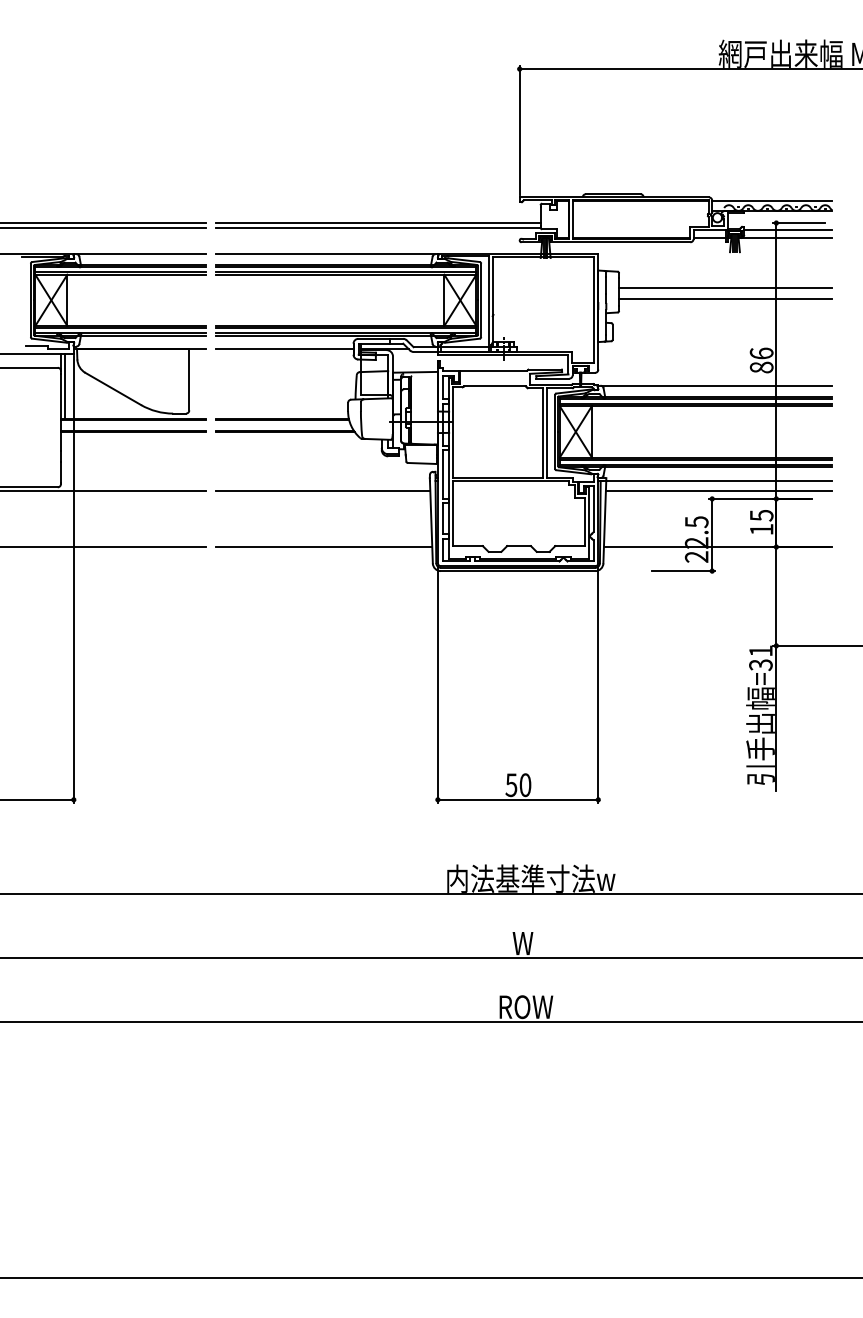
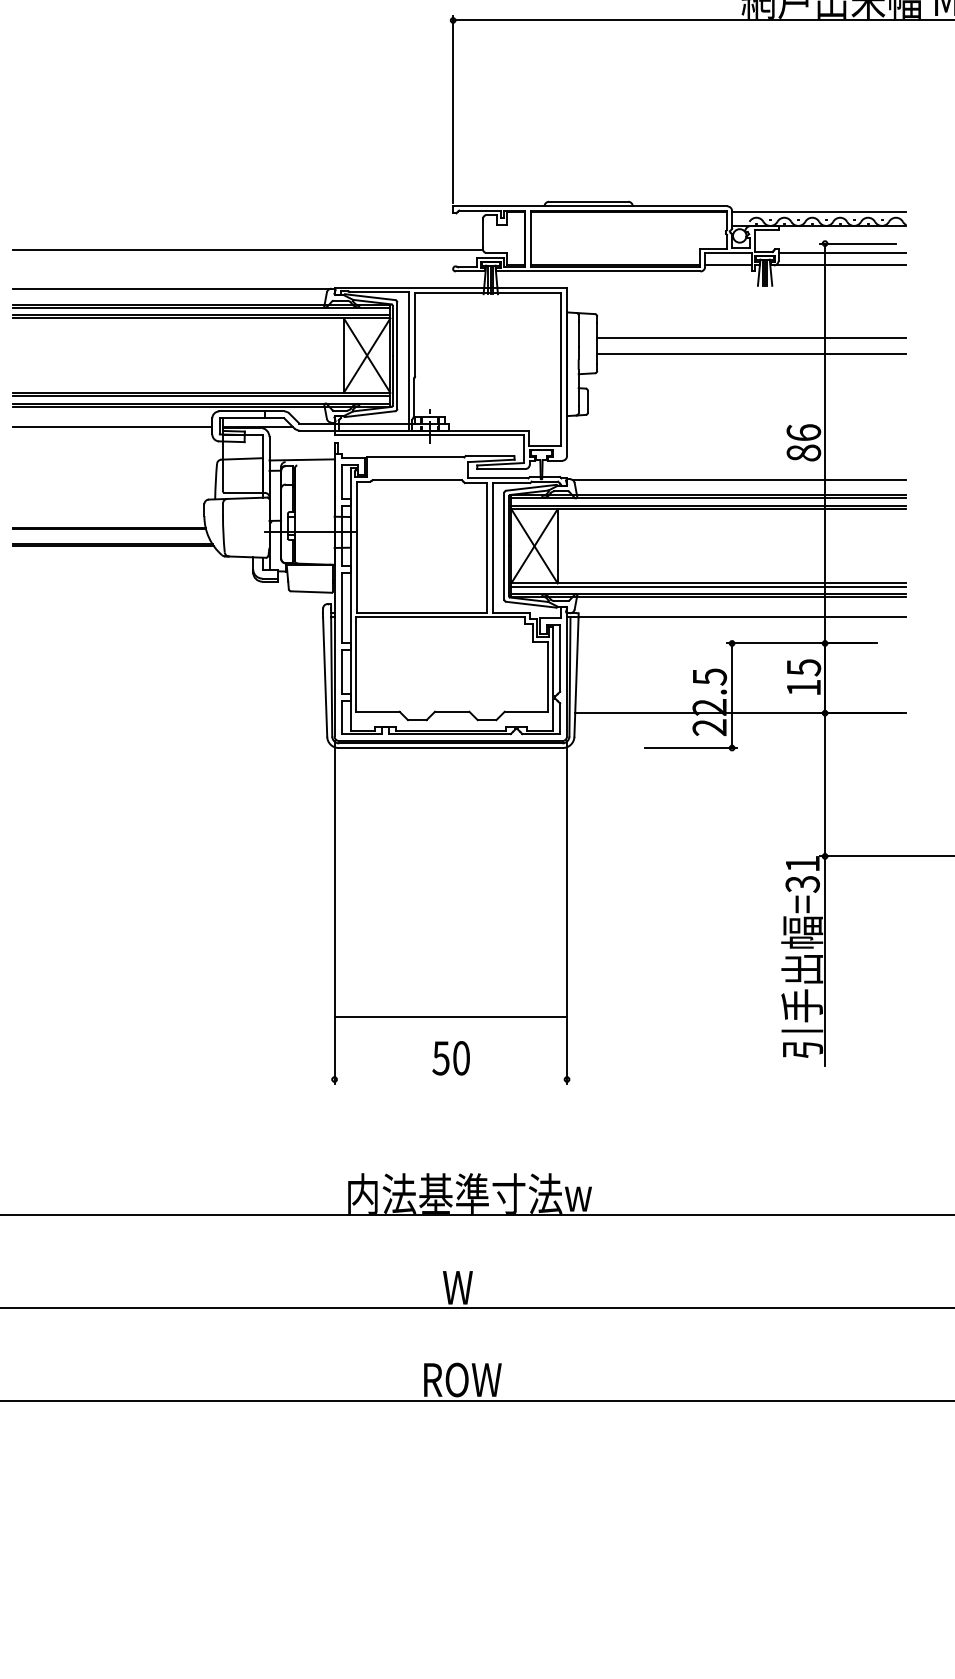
line: (377, 223) -> (247, 244), removed
line: (322, 490) -> (167, 631), removed
line: (718, 490) -> (741, 631), removed
line: (323, 547) -> (168, 713), removed
line: (517, 799) -> (449, 1016), moved

